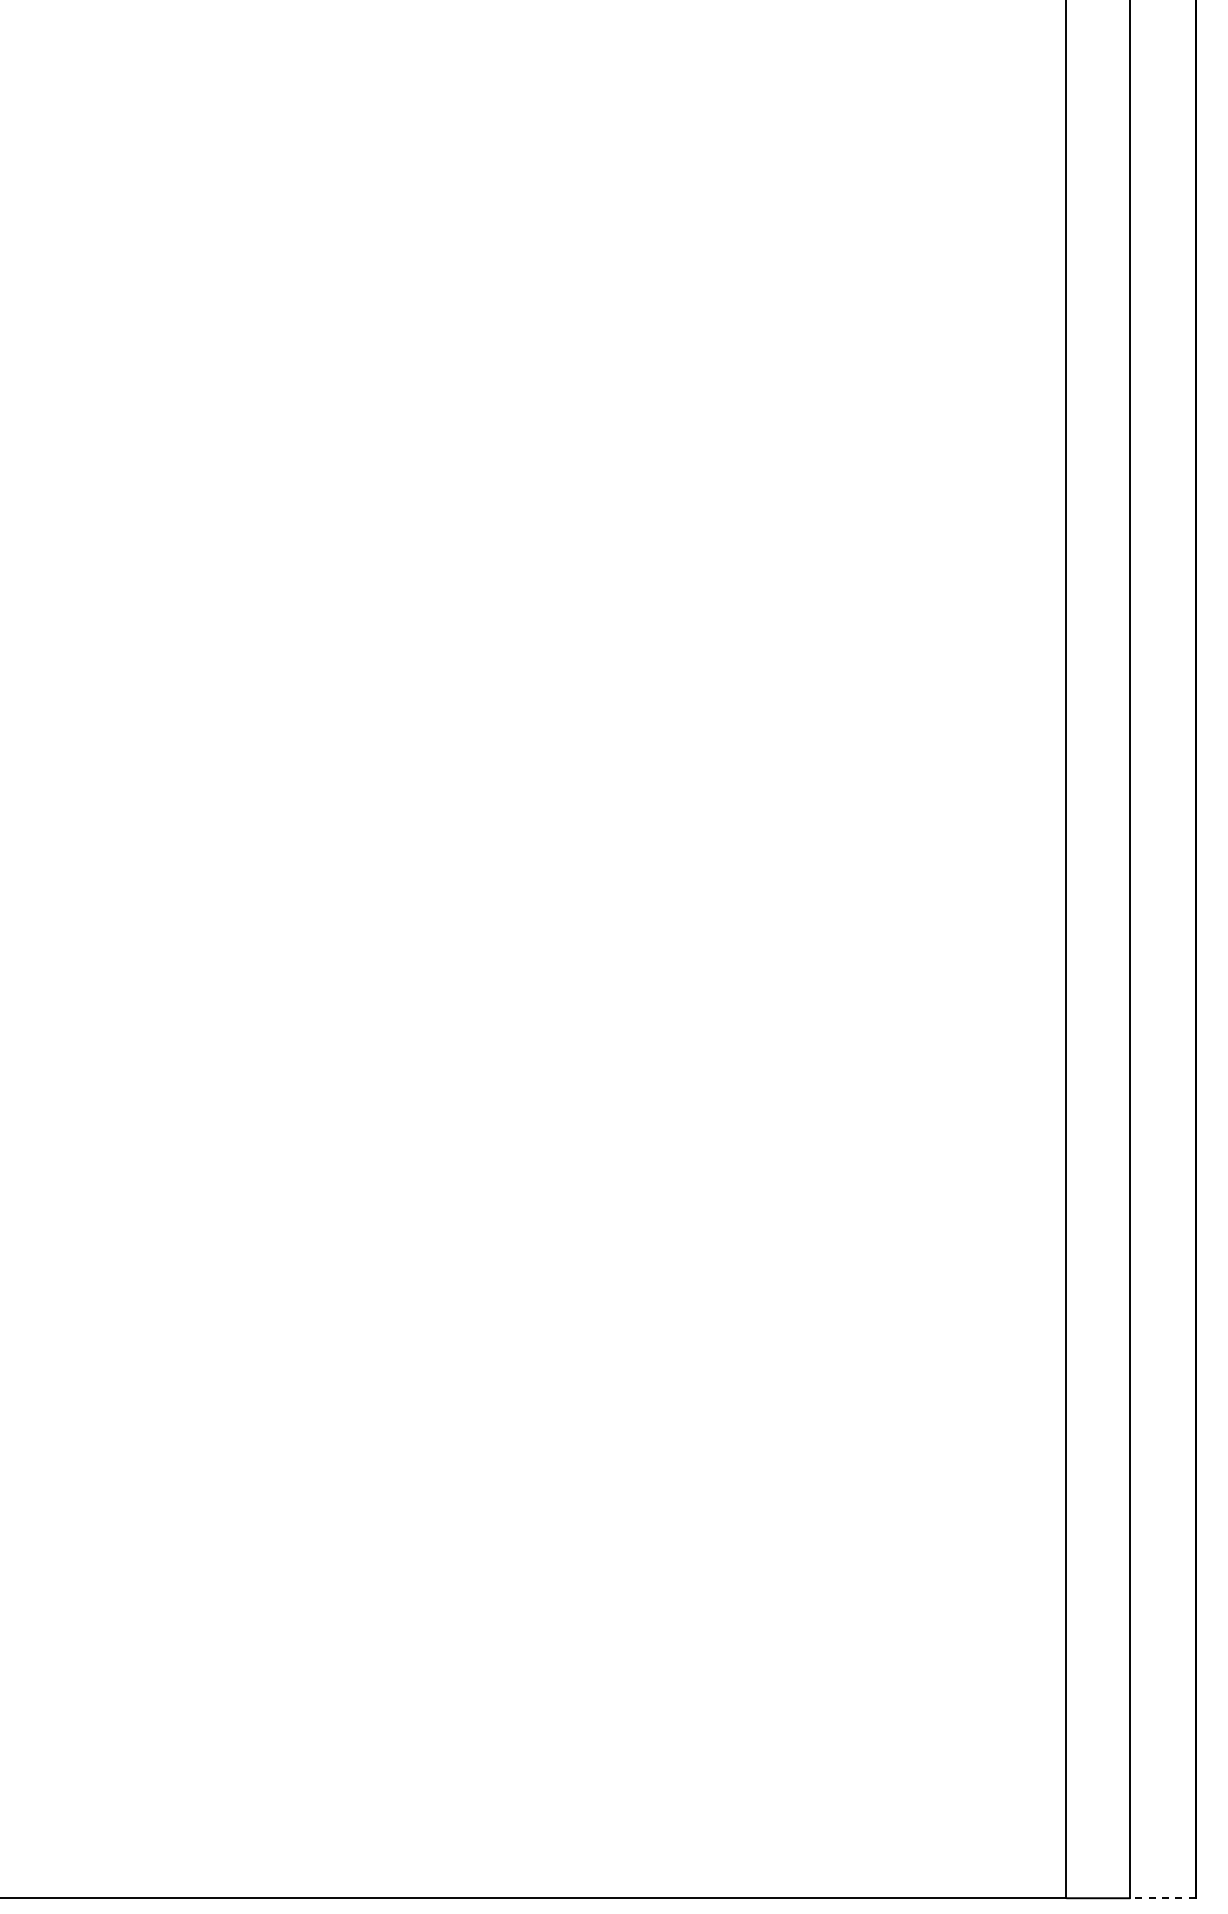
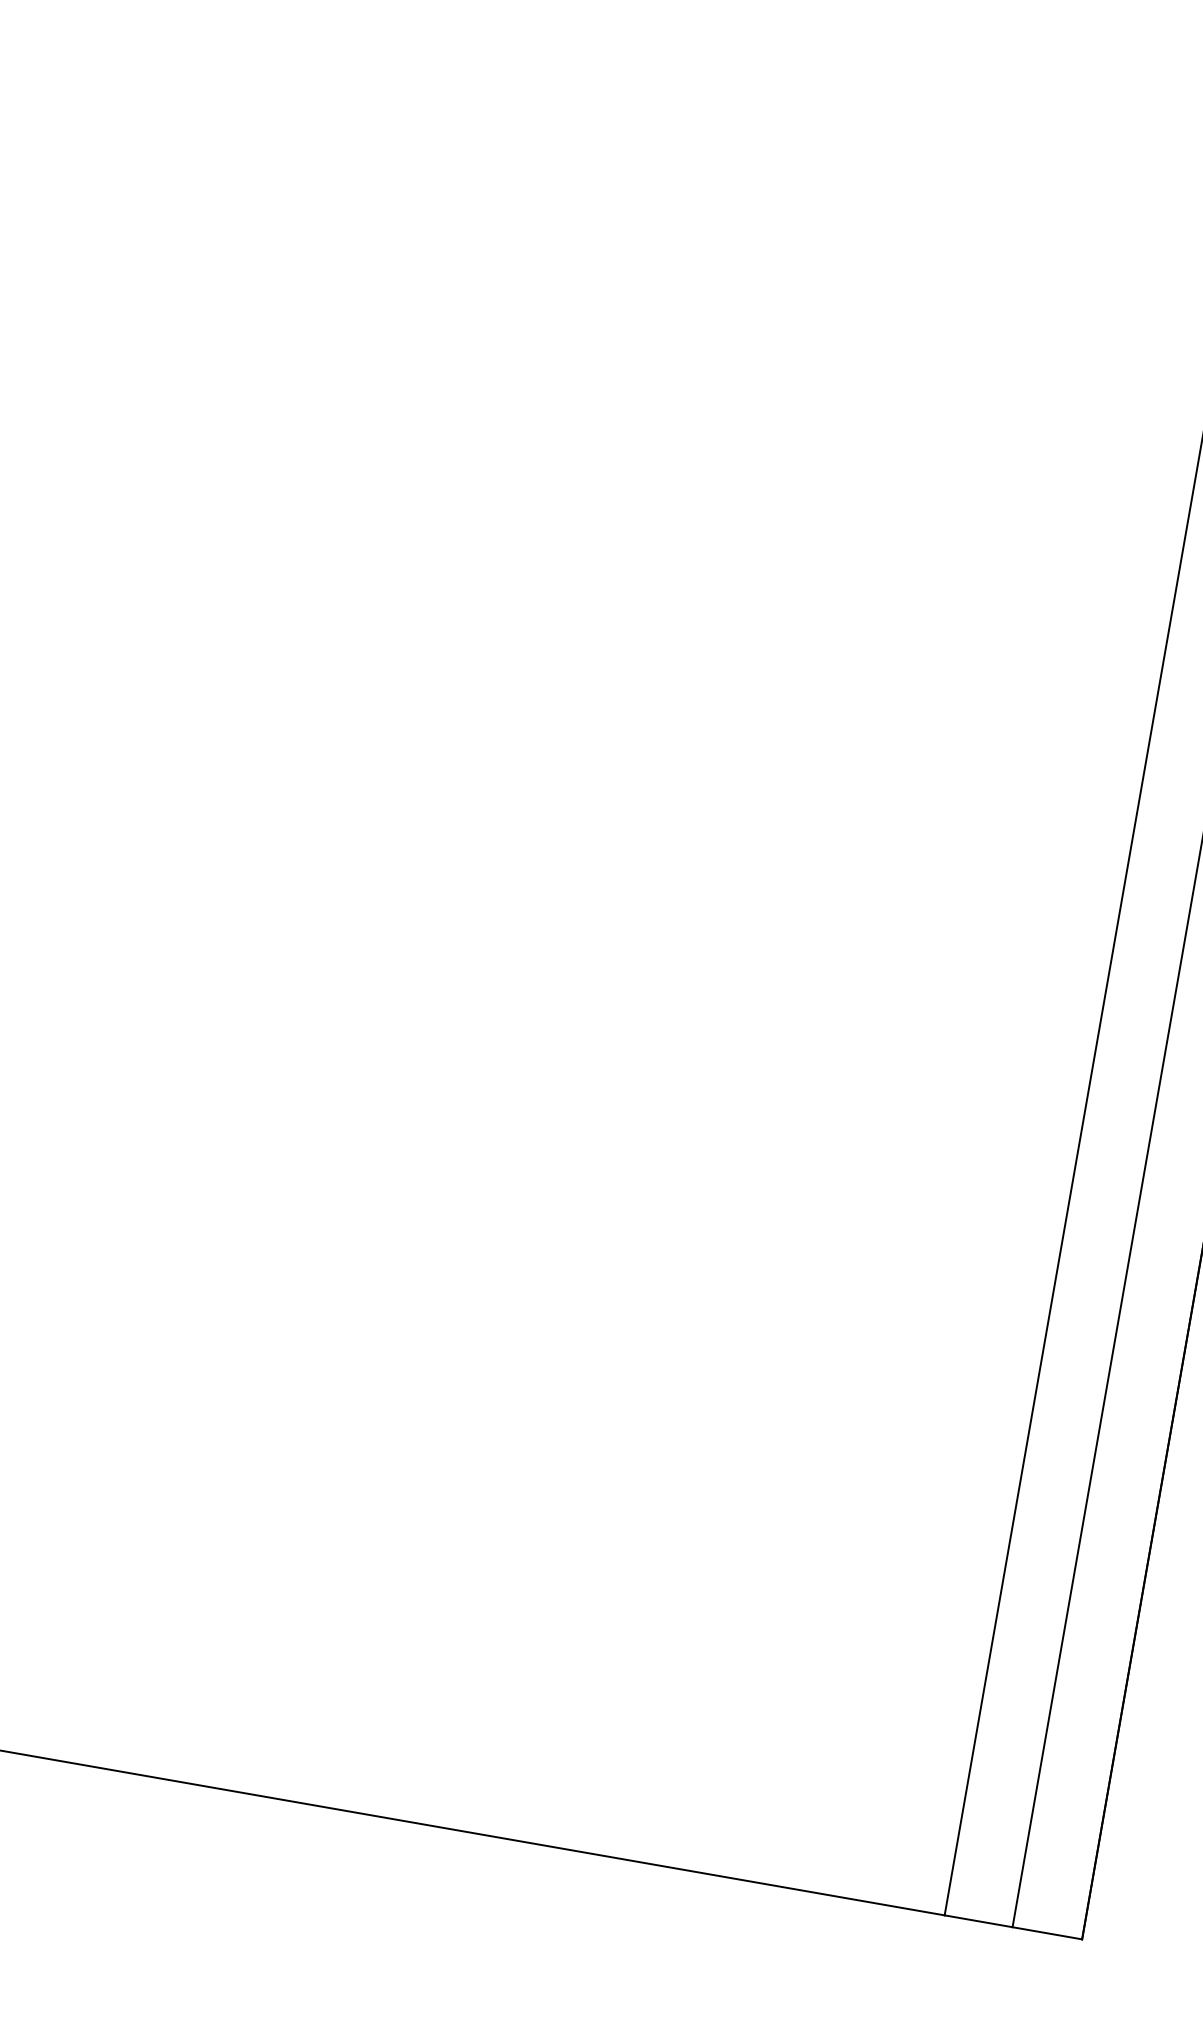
line: (1163, 1898) -> (1047, 1933), dashed -> solid

